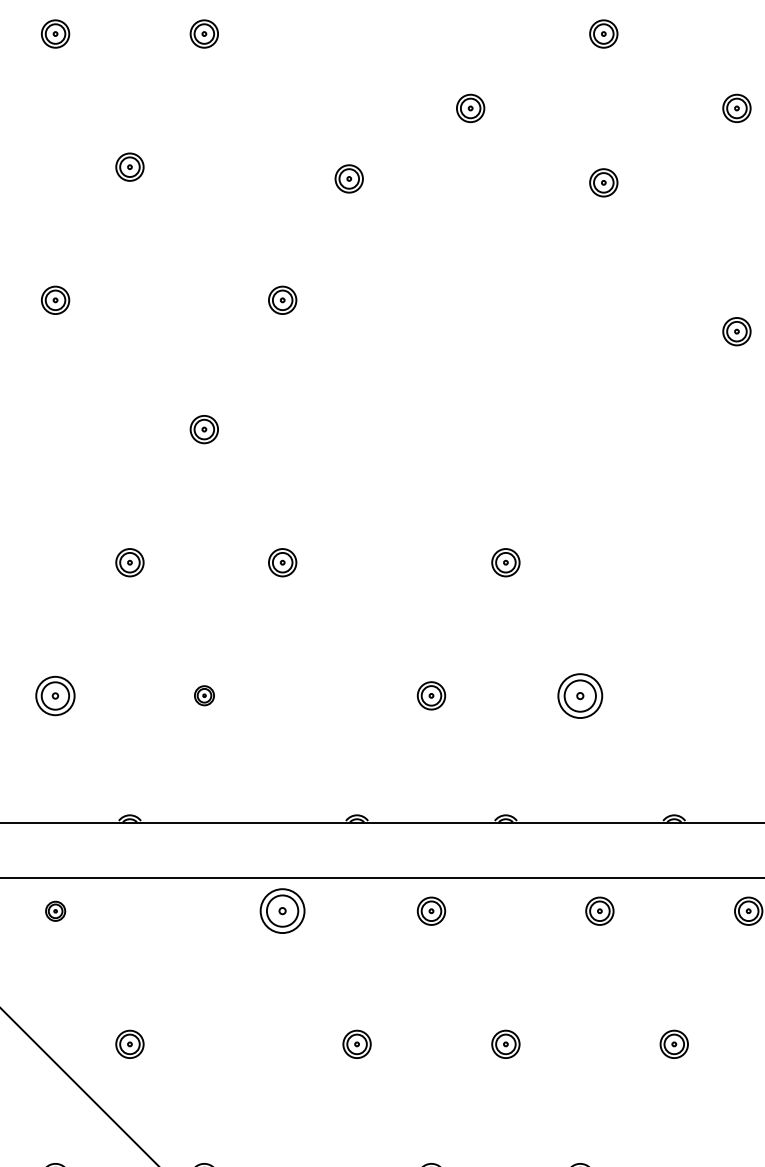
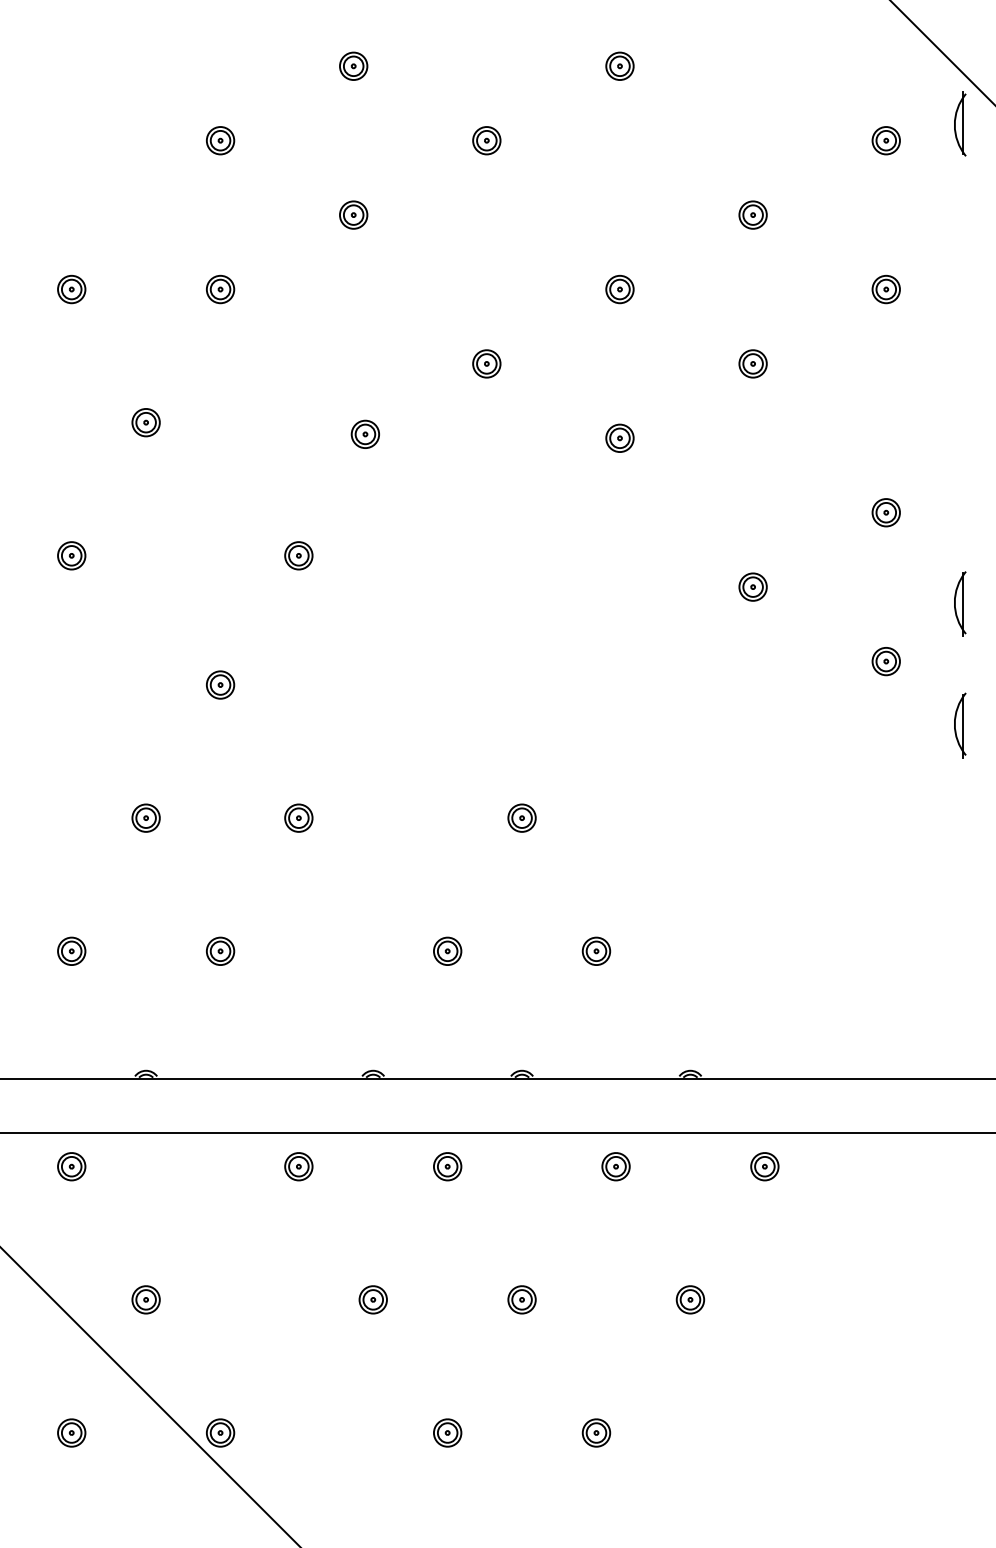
part: (55, 695) -> (71, 950), size x0.71
part: (204, 695) -> (220, 950), size x1.43
part: (580, 695) -> (596, 950), size x0.62
part: (55, 911) -> (71, 1166), size x1.43
part: (282, 911) -> (298, 1166), size x0.62

